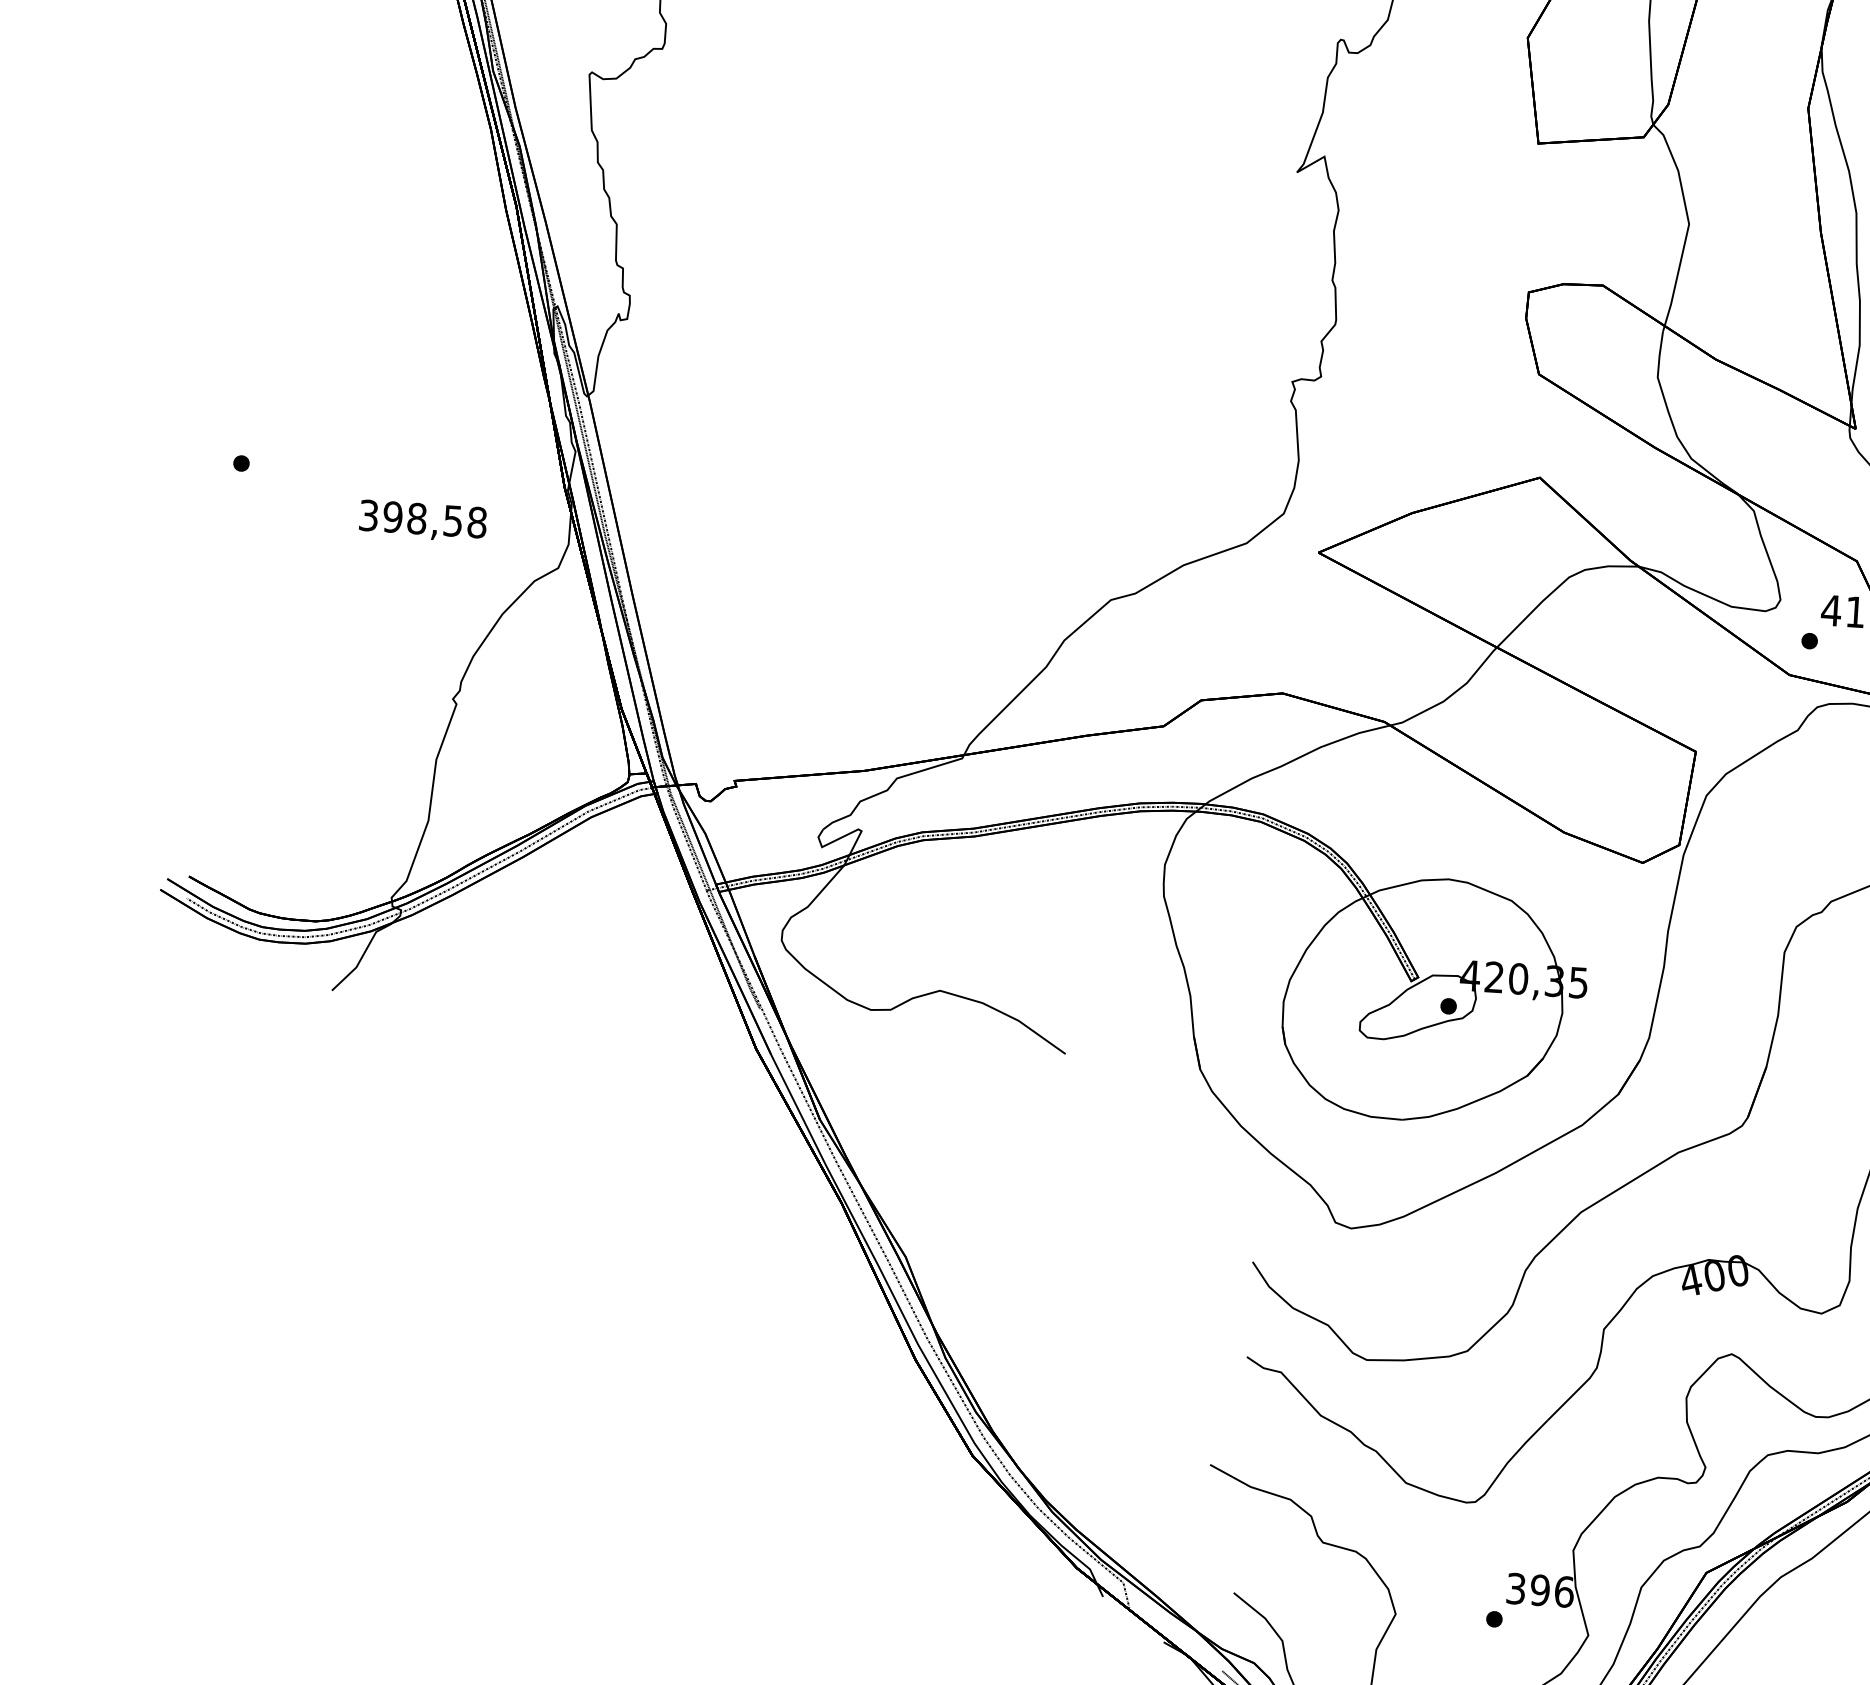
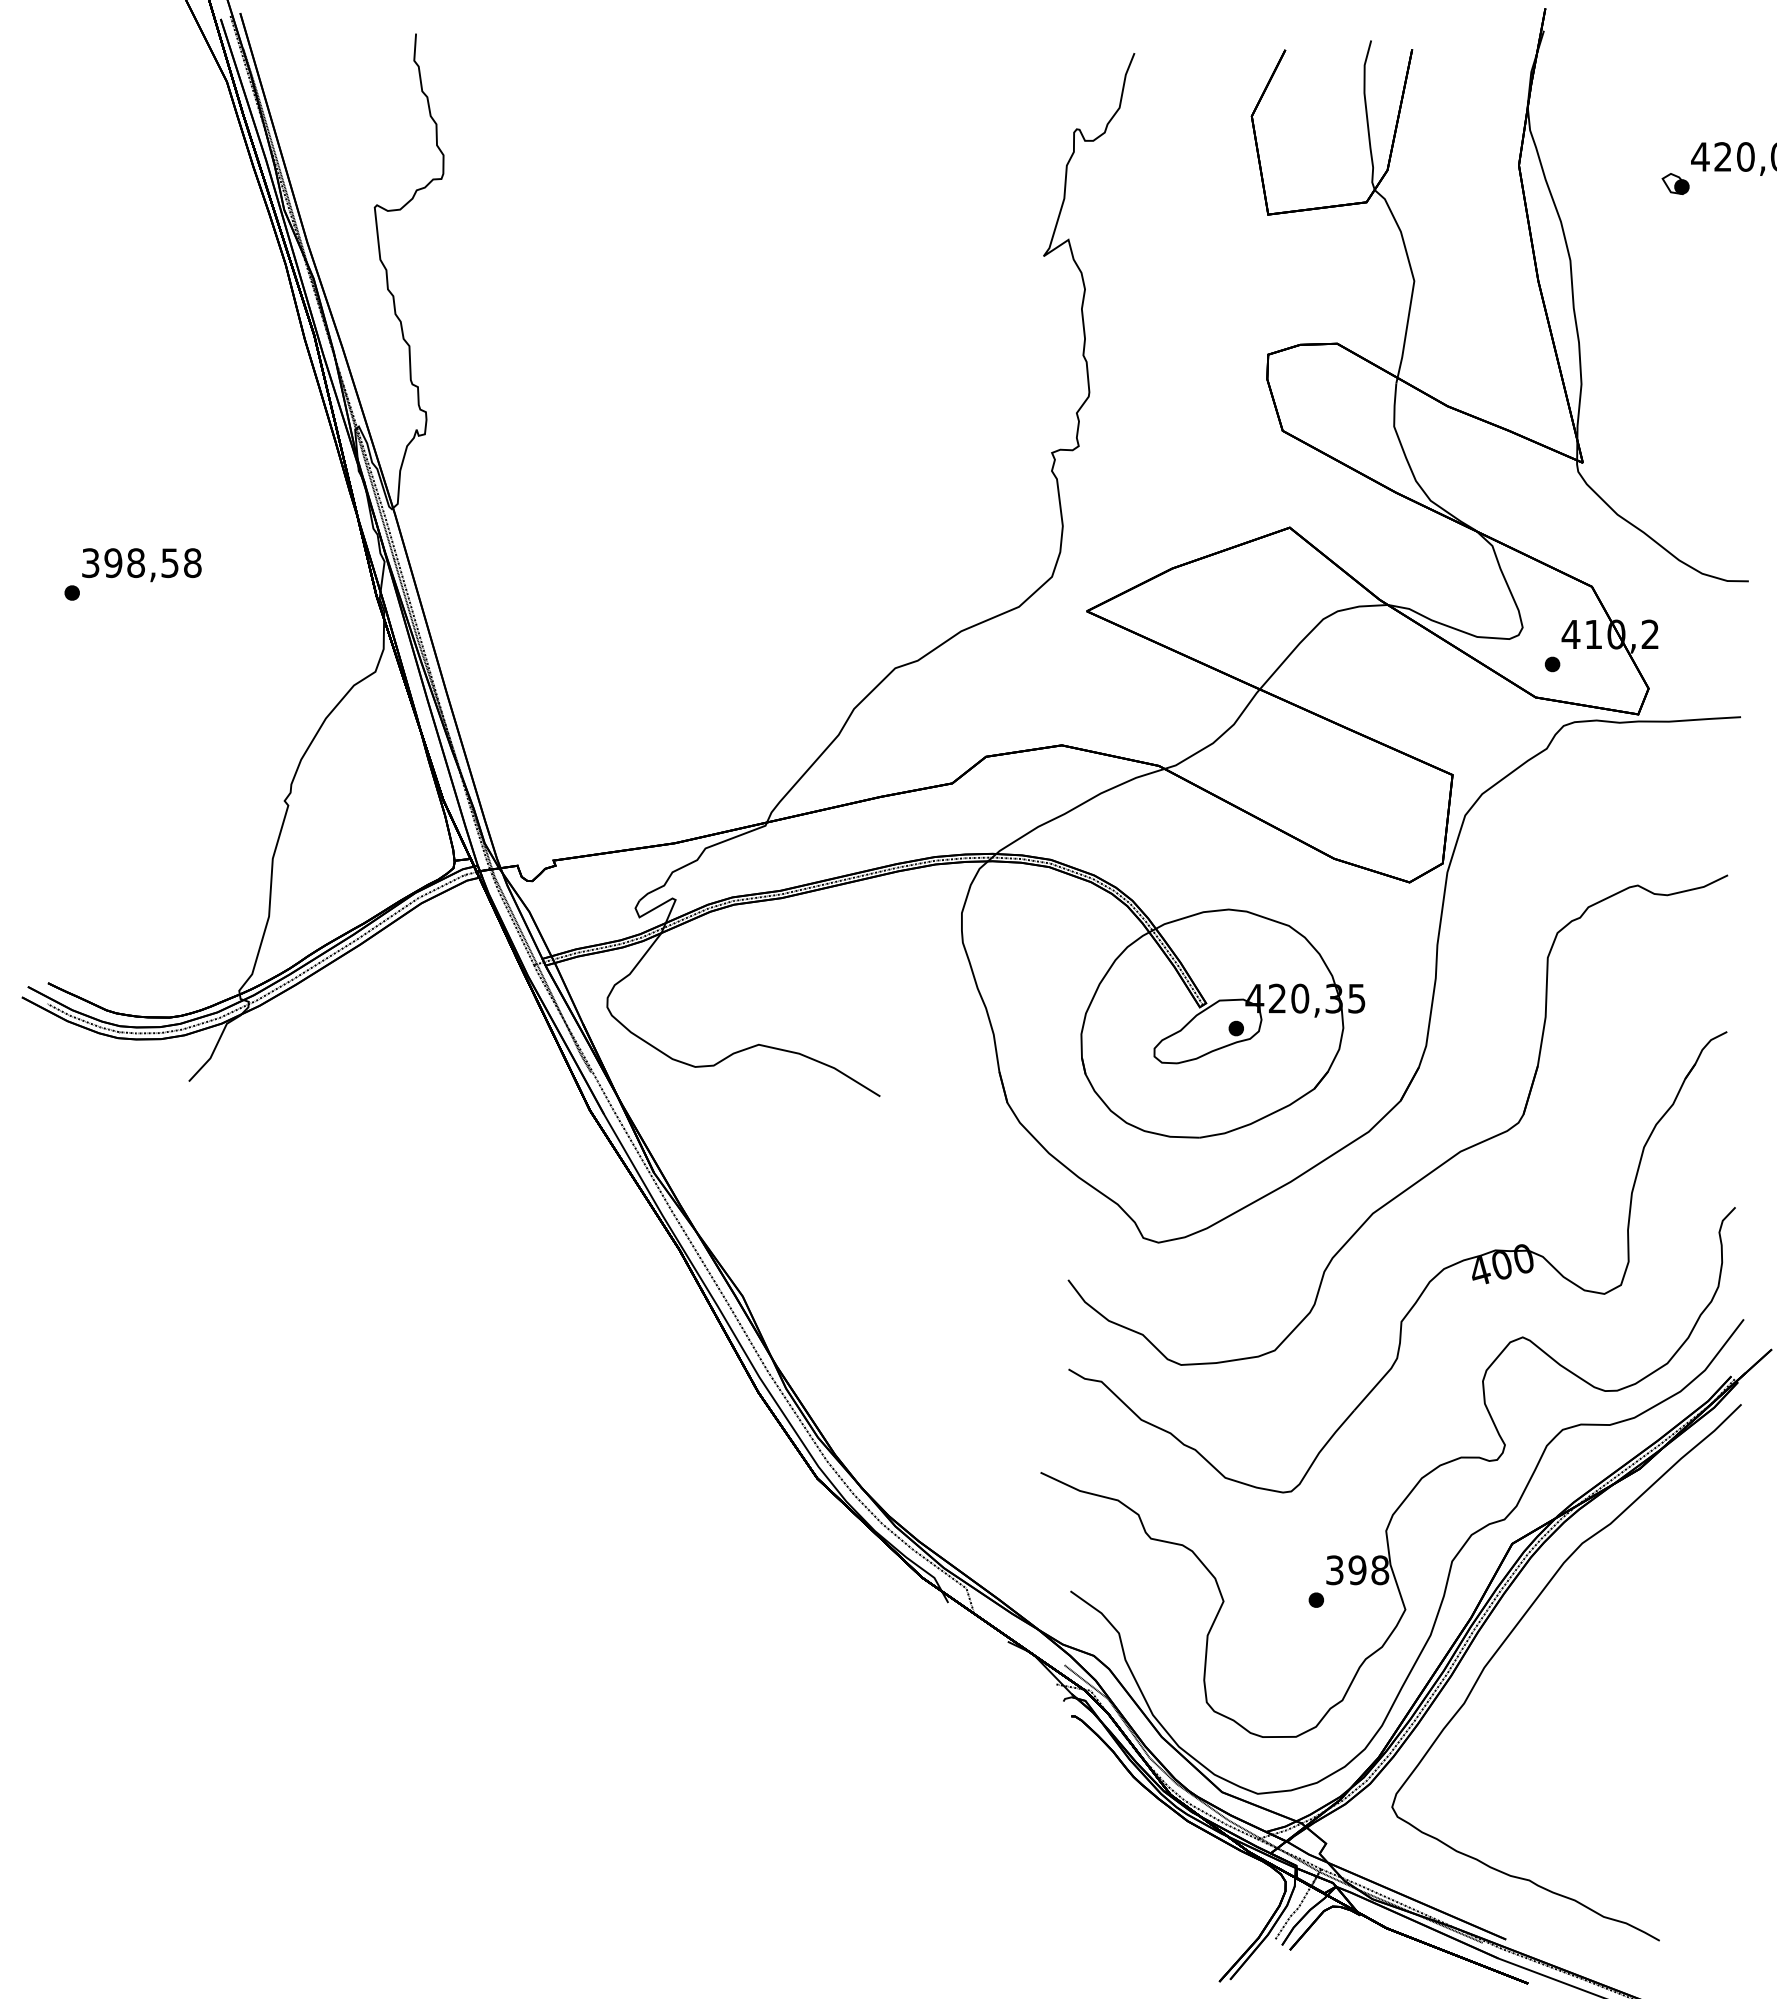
text: (422, 521) -> (141, 565), moved
text: (1564, 1592) -> (1380, 1570), 396 -> 398

